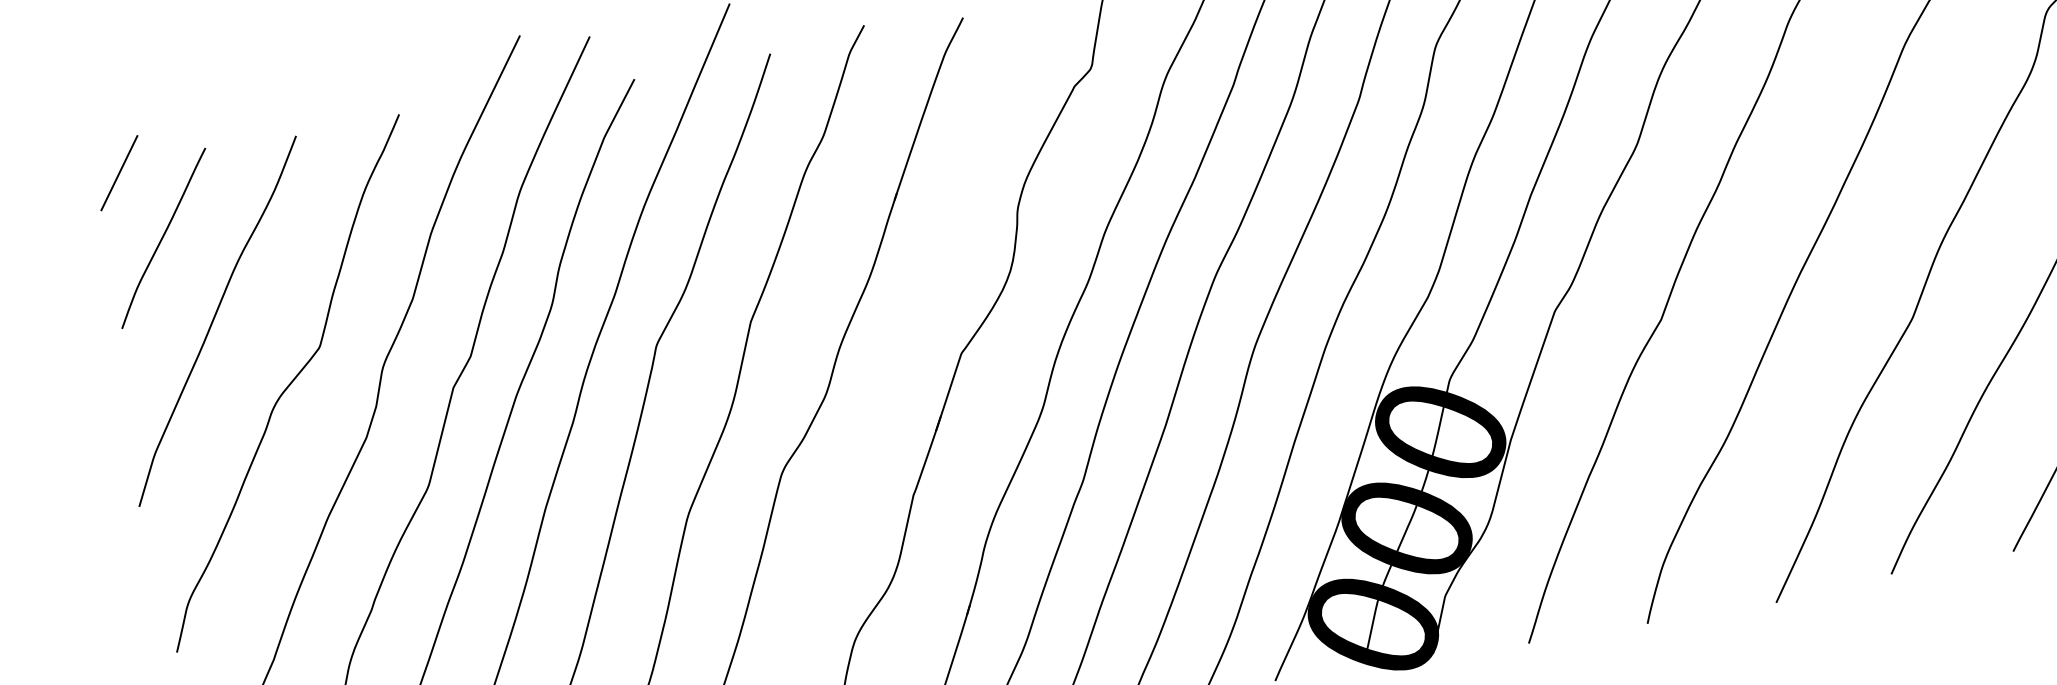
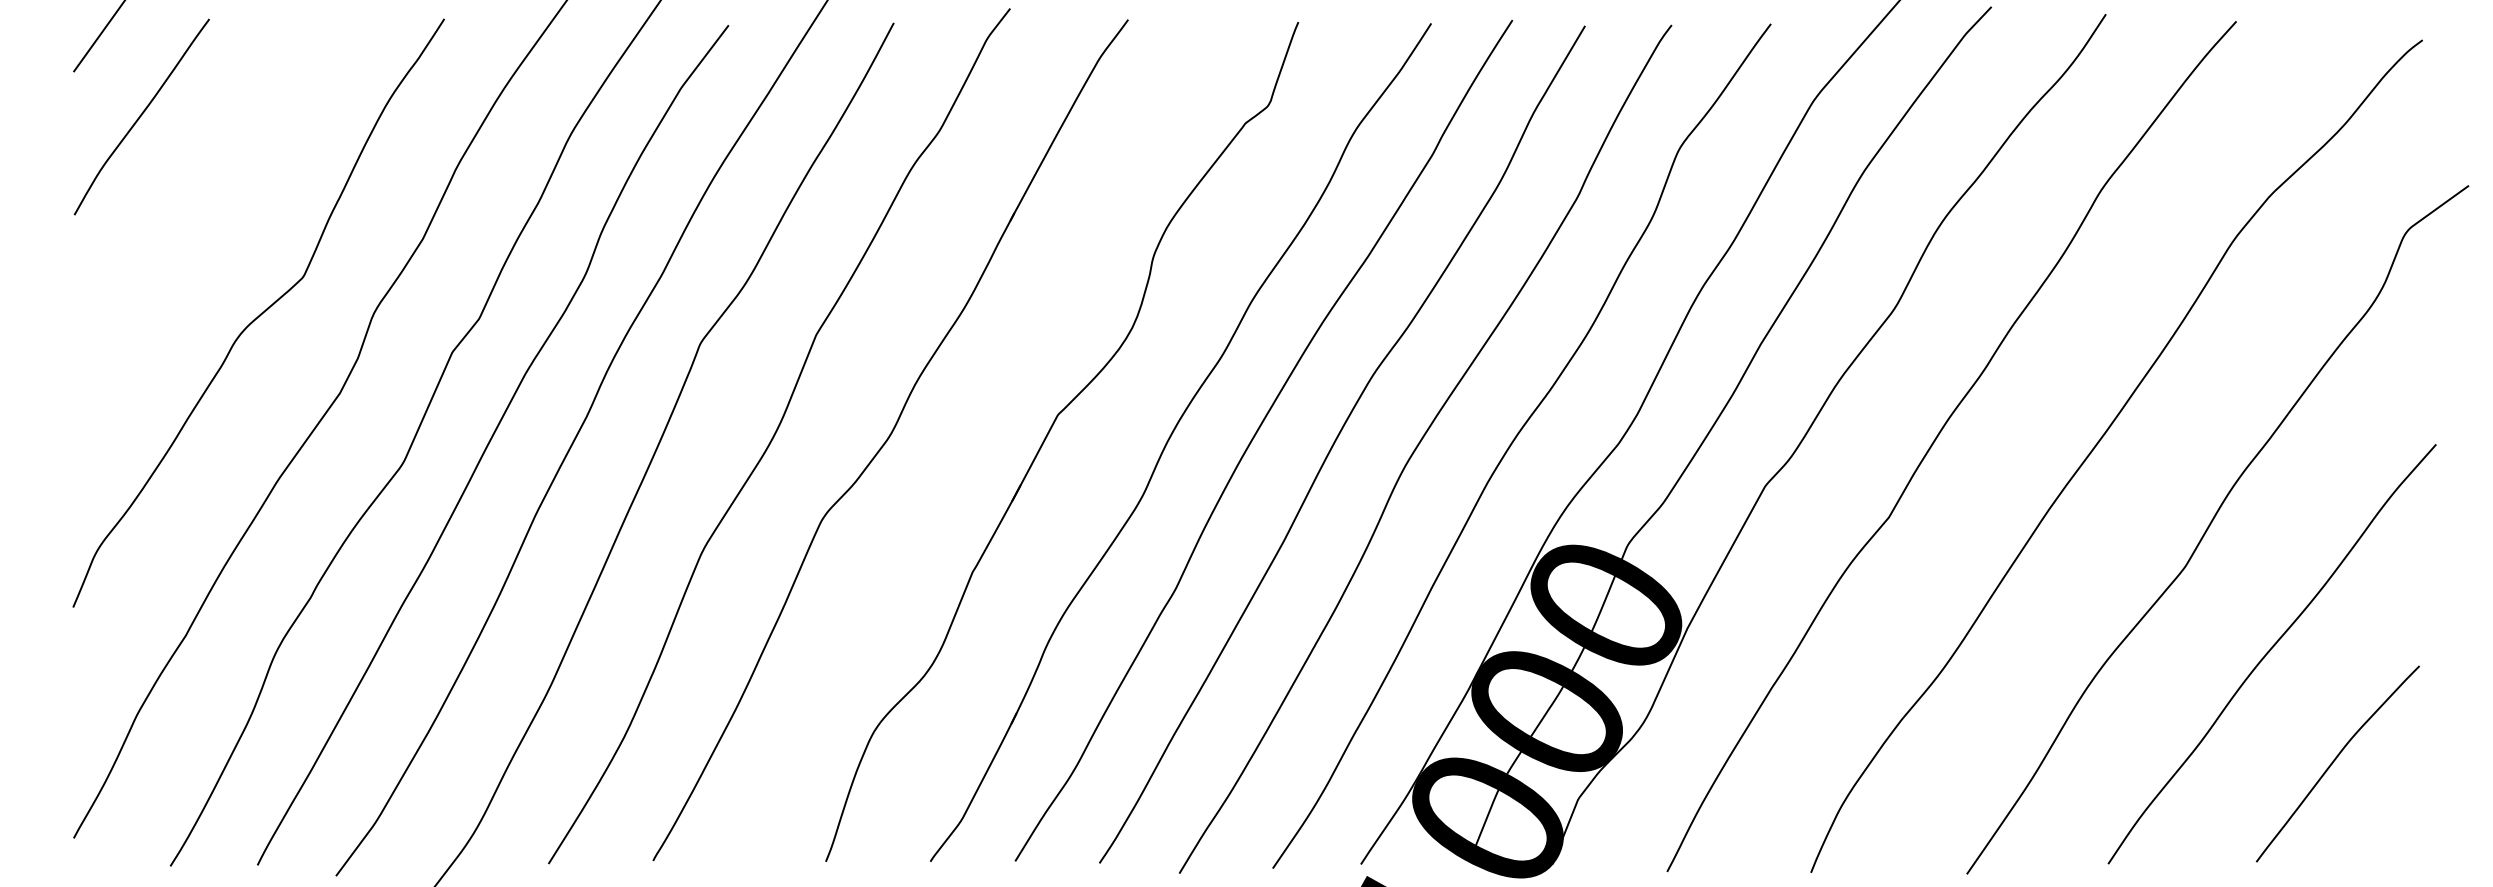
curve: (214, 319) -> (185, 222), removed

